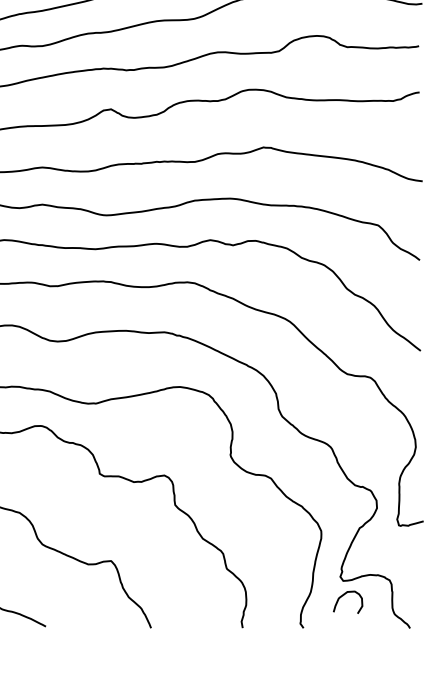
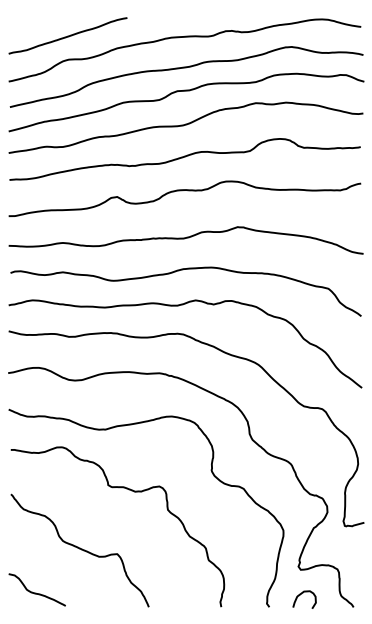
curve: (342, 596) -> (300, 595), moved

